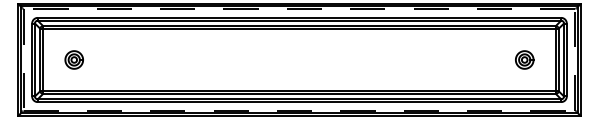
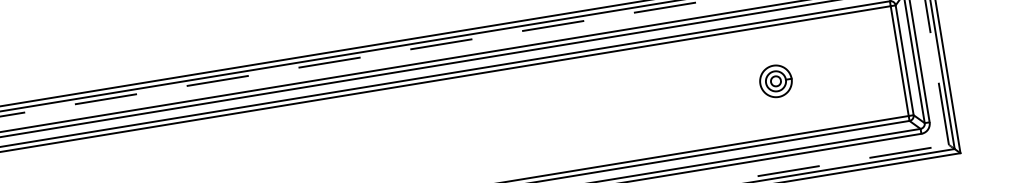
part: (524, 59) -> (775, 80), moved

